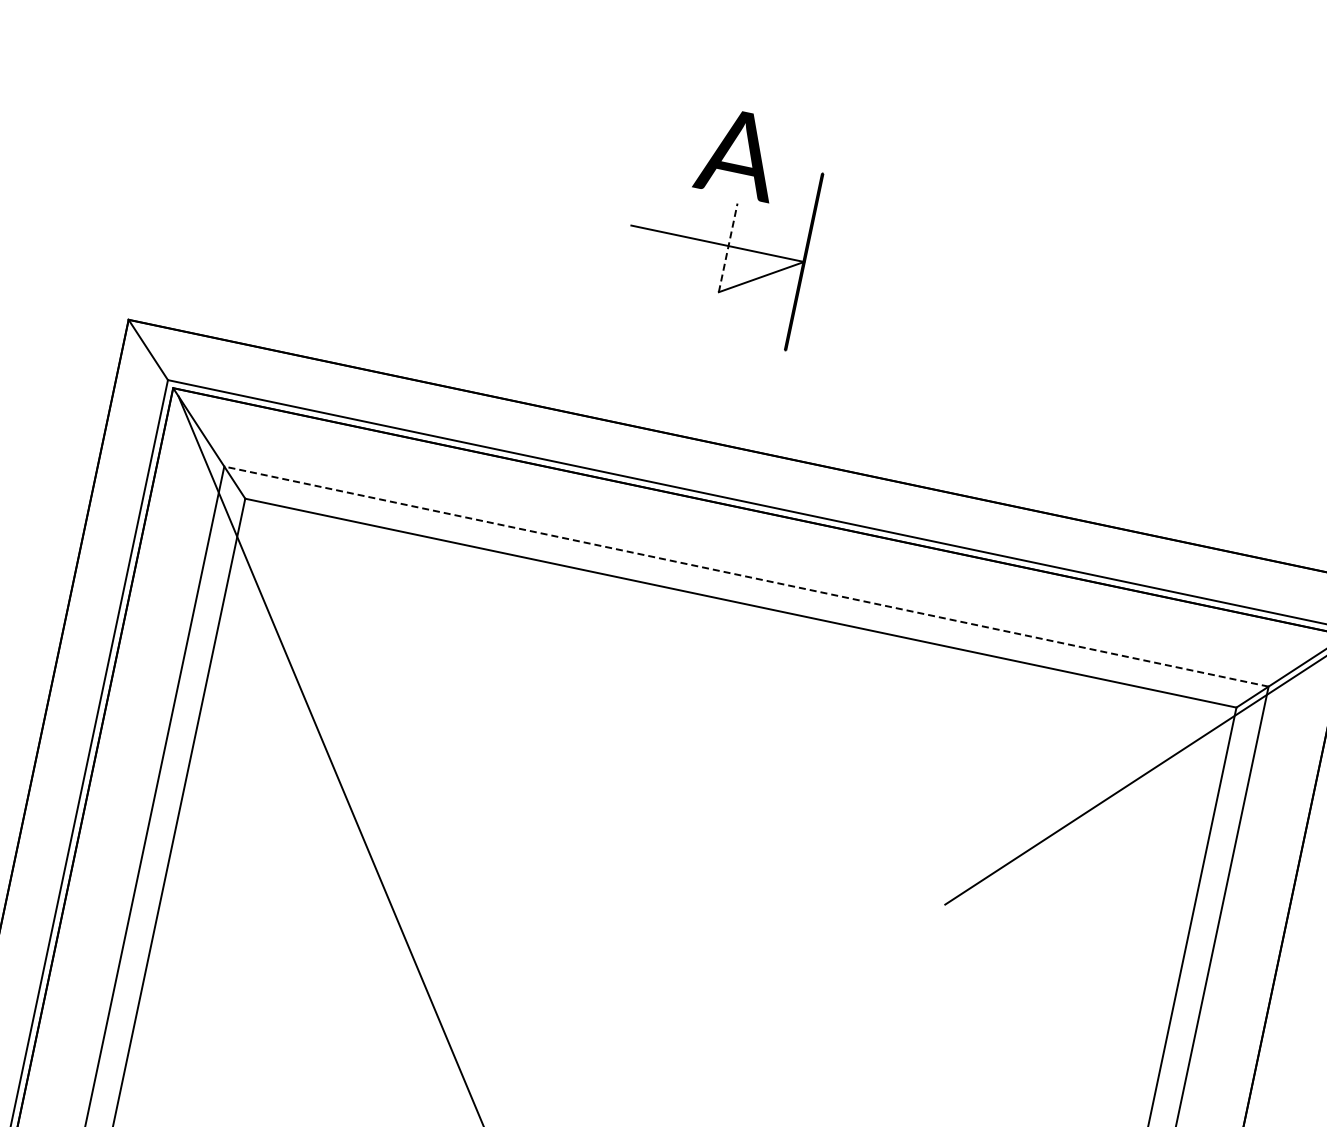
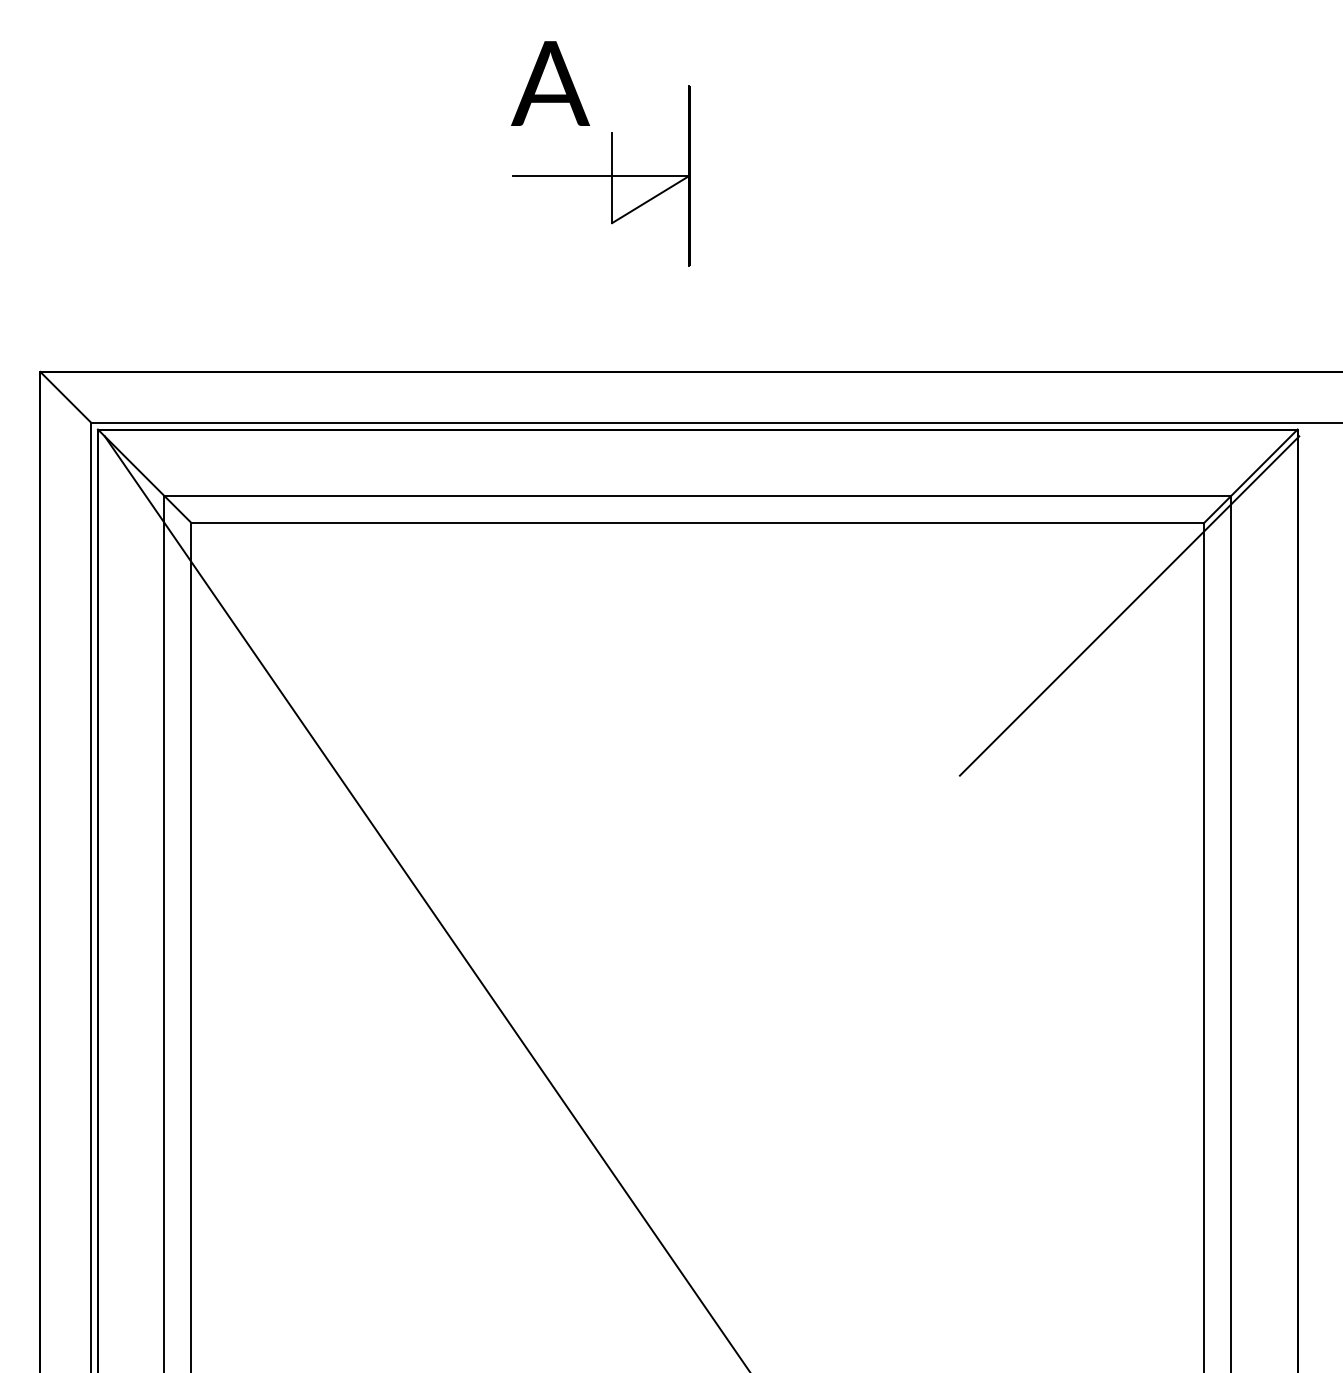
text: (739, 153) -> (550, 83), moved
line: (728, 247) -> (612, 177), dashed -> solid
line: (746, 576) -> (697, 495), dashed -> solid

